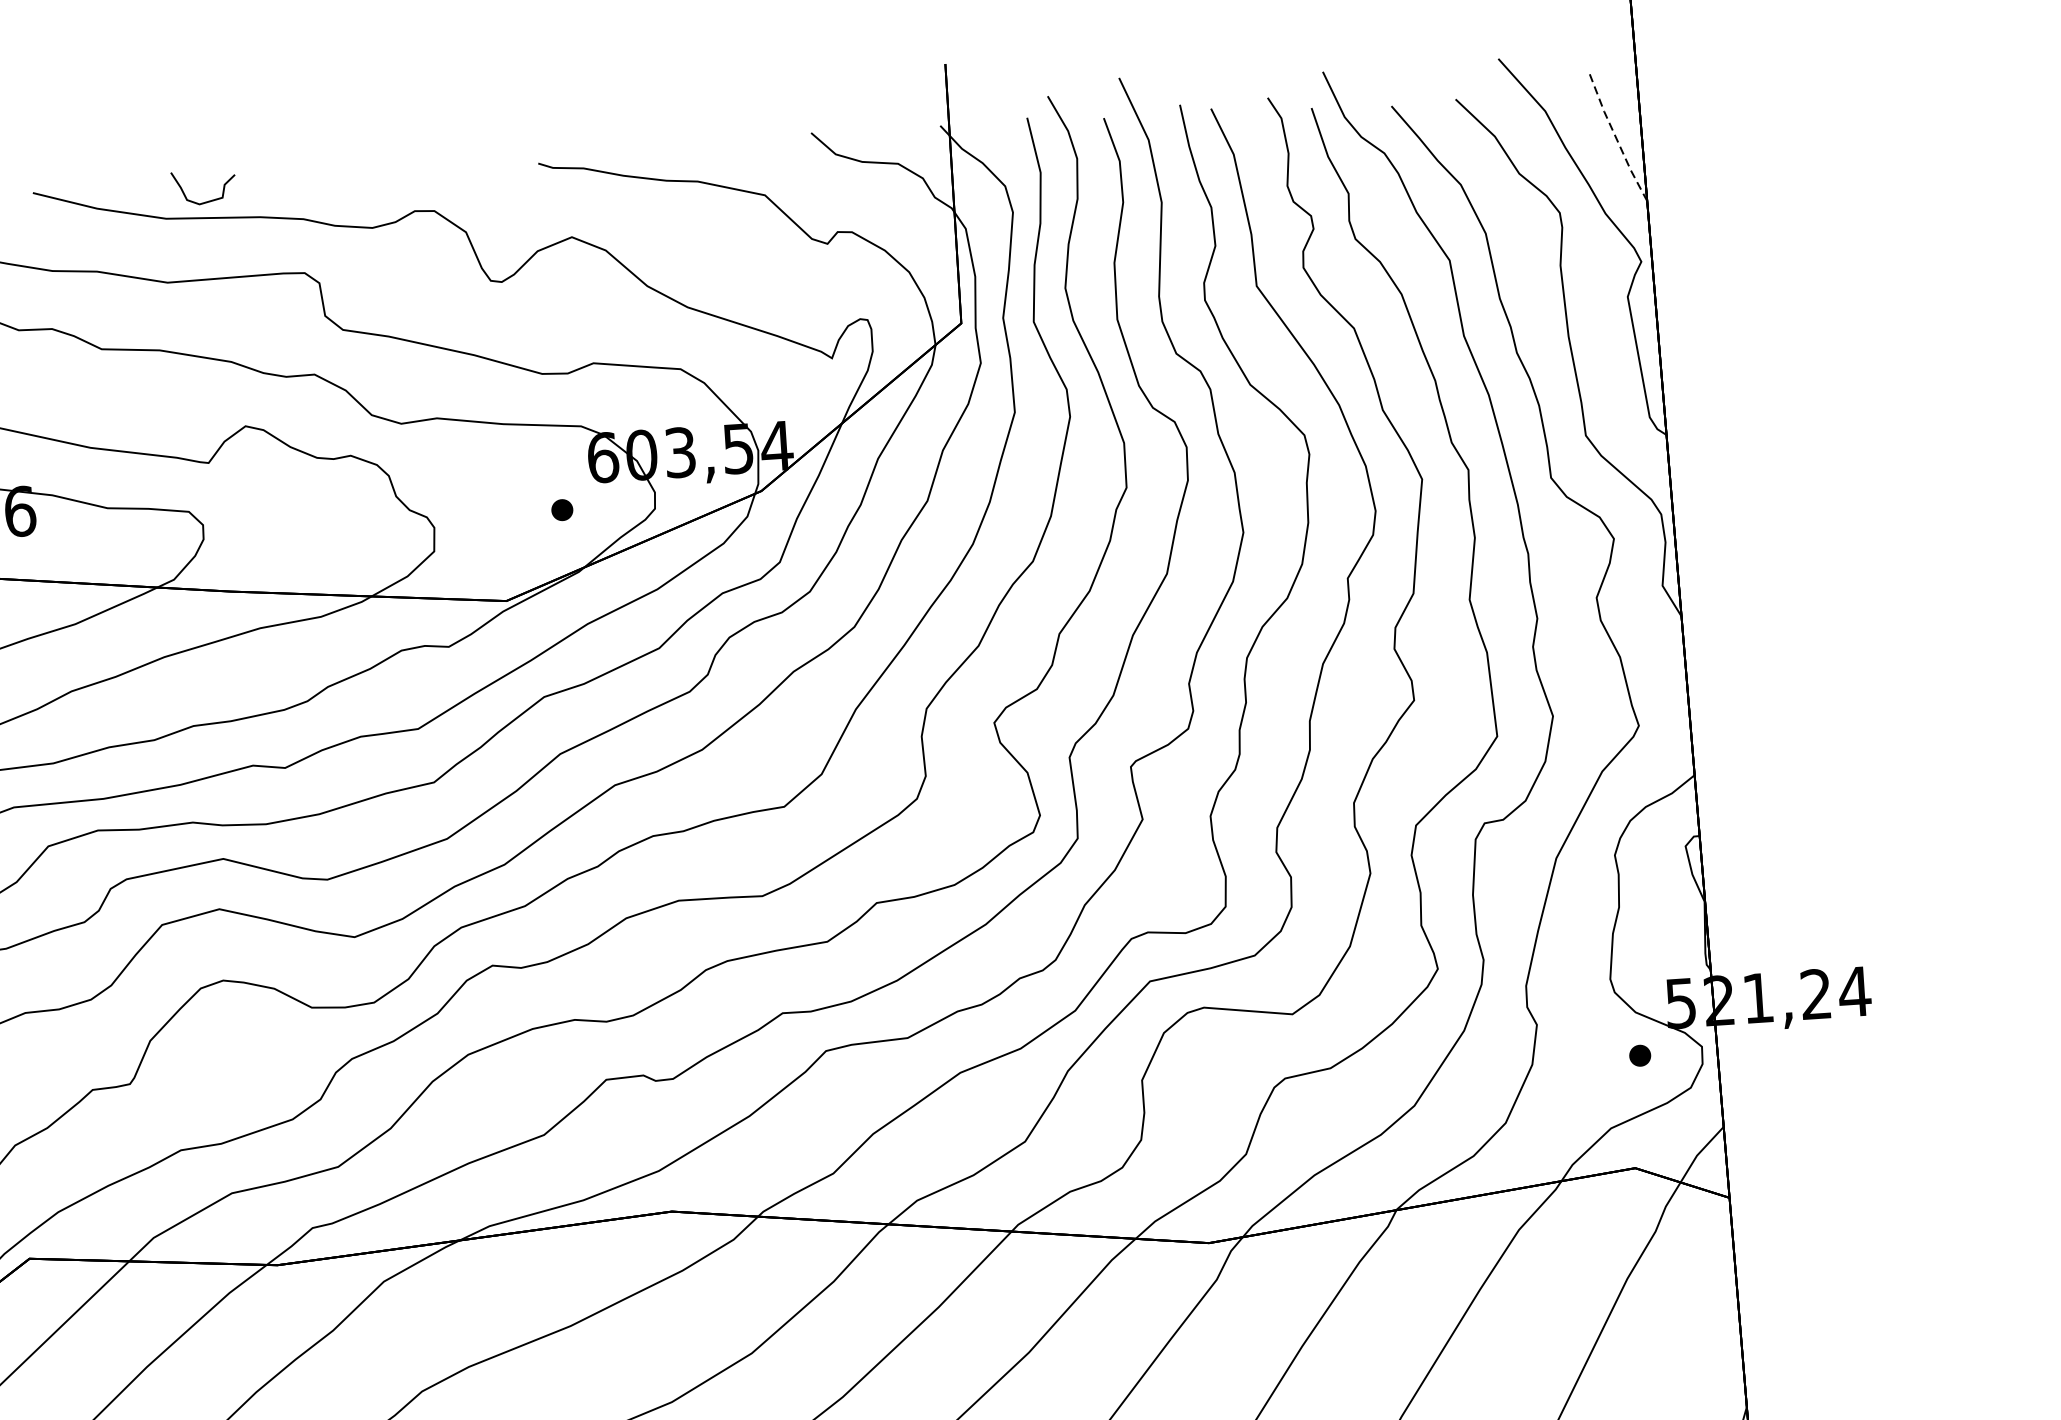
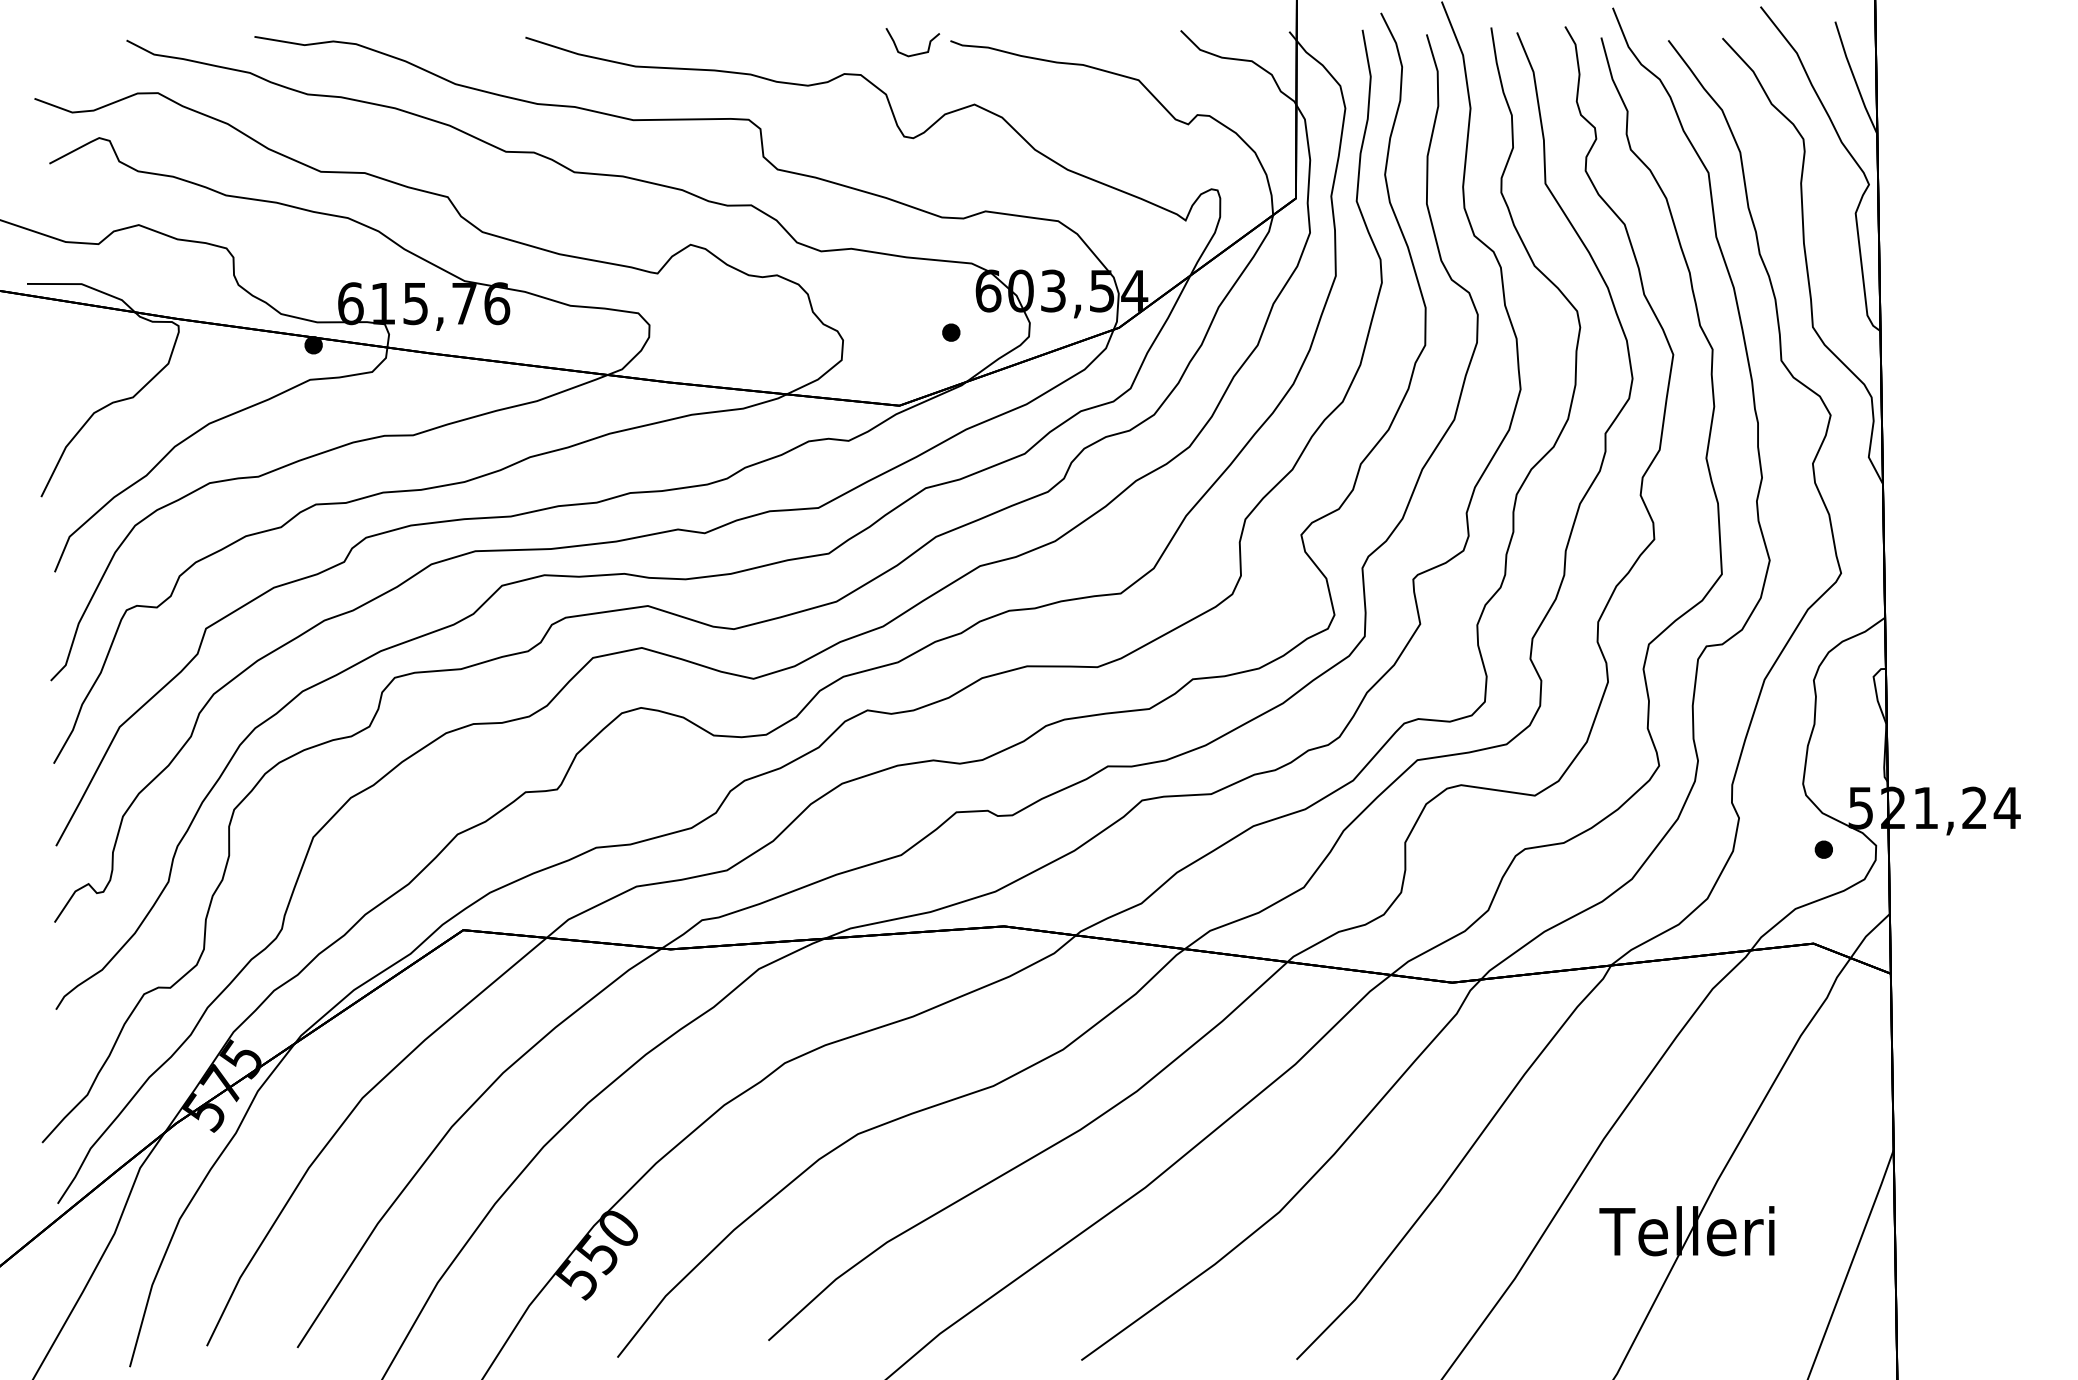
line: (1615, 136) -> (1854, 78), dashed -> solid
curve: (207, 200) -> (915, 53), moved

